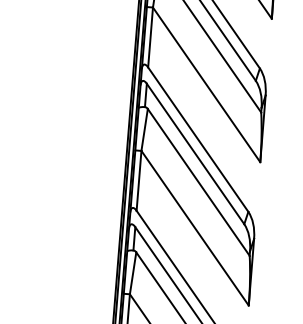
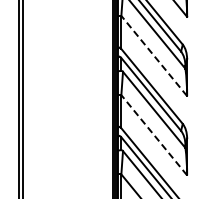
line: (207, 85) -> (154, 56), solid -> dashed
line: (195, 228) -> (154, 135), solid -> dashed

